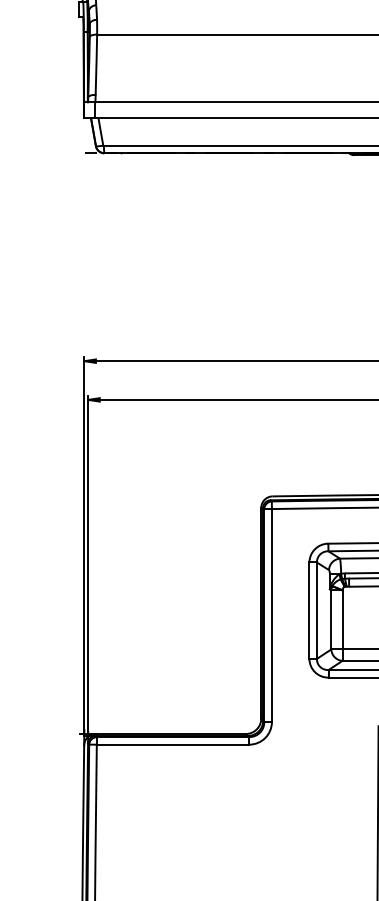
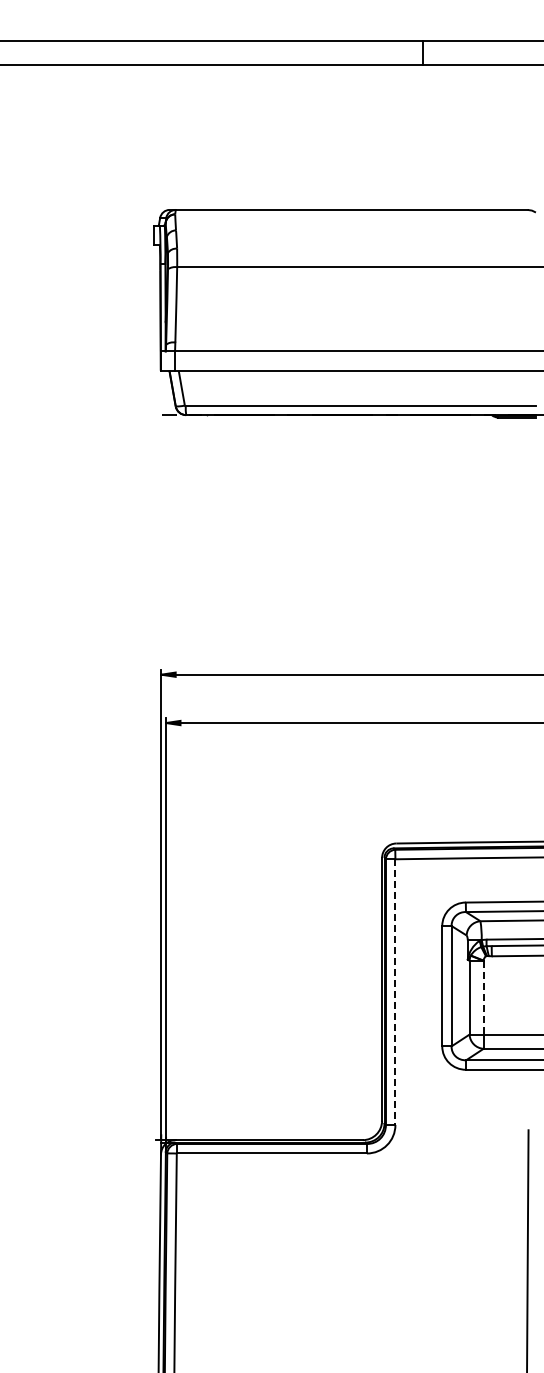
line: (272, 615) -> (395, 992), solid -> dashed
line: (342, 619) -> (483, 997), solid -> dashed

